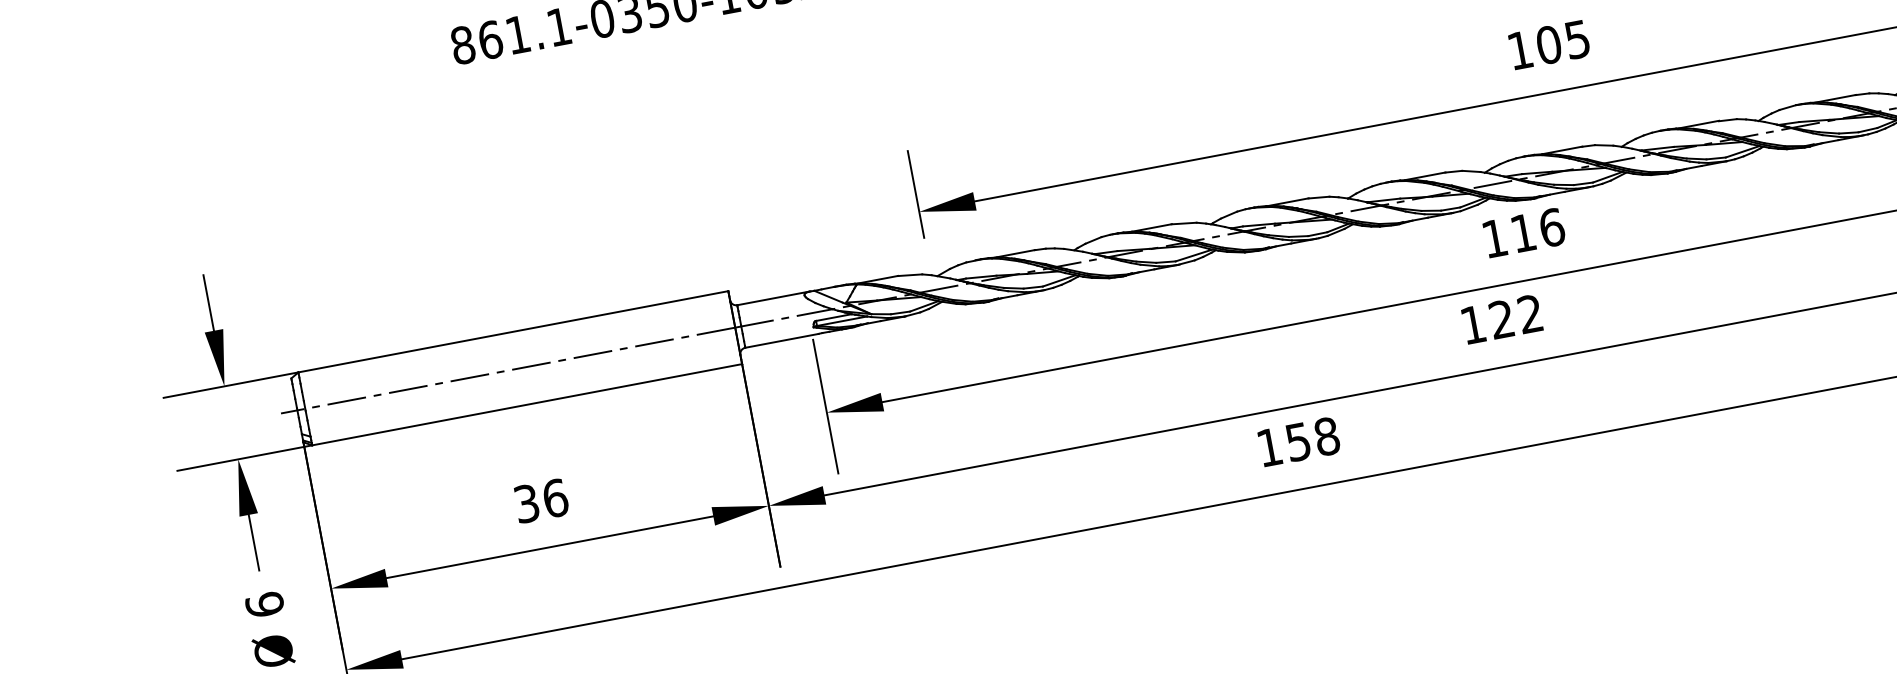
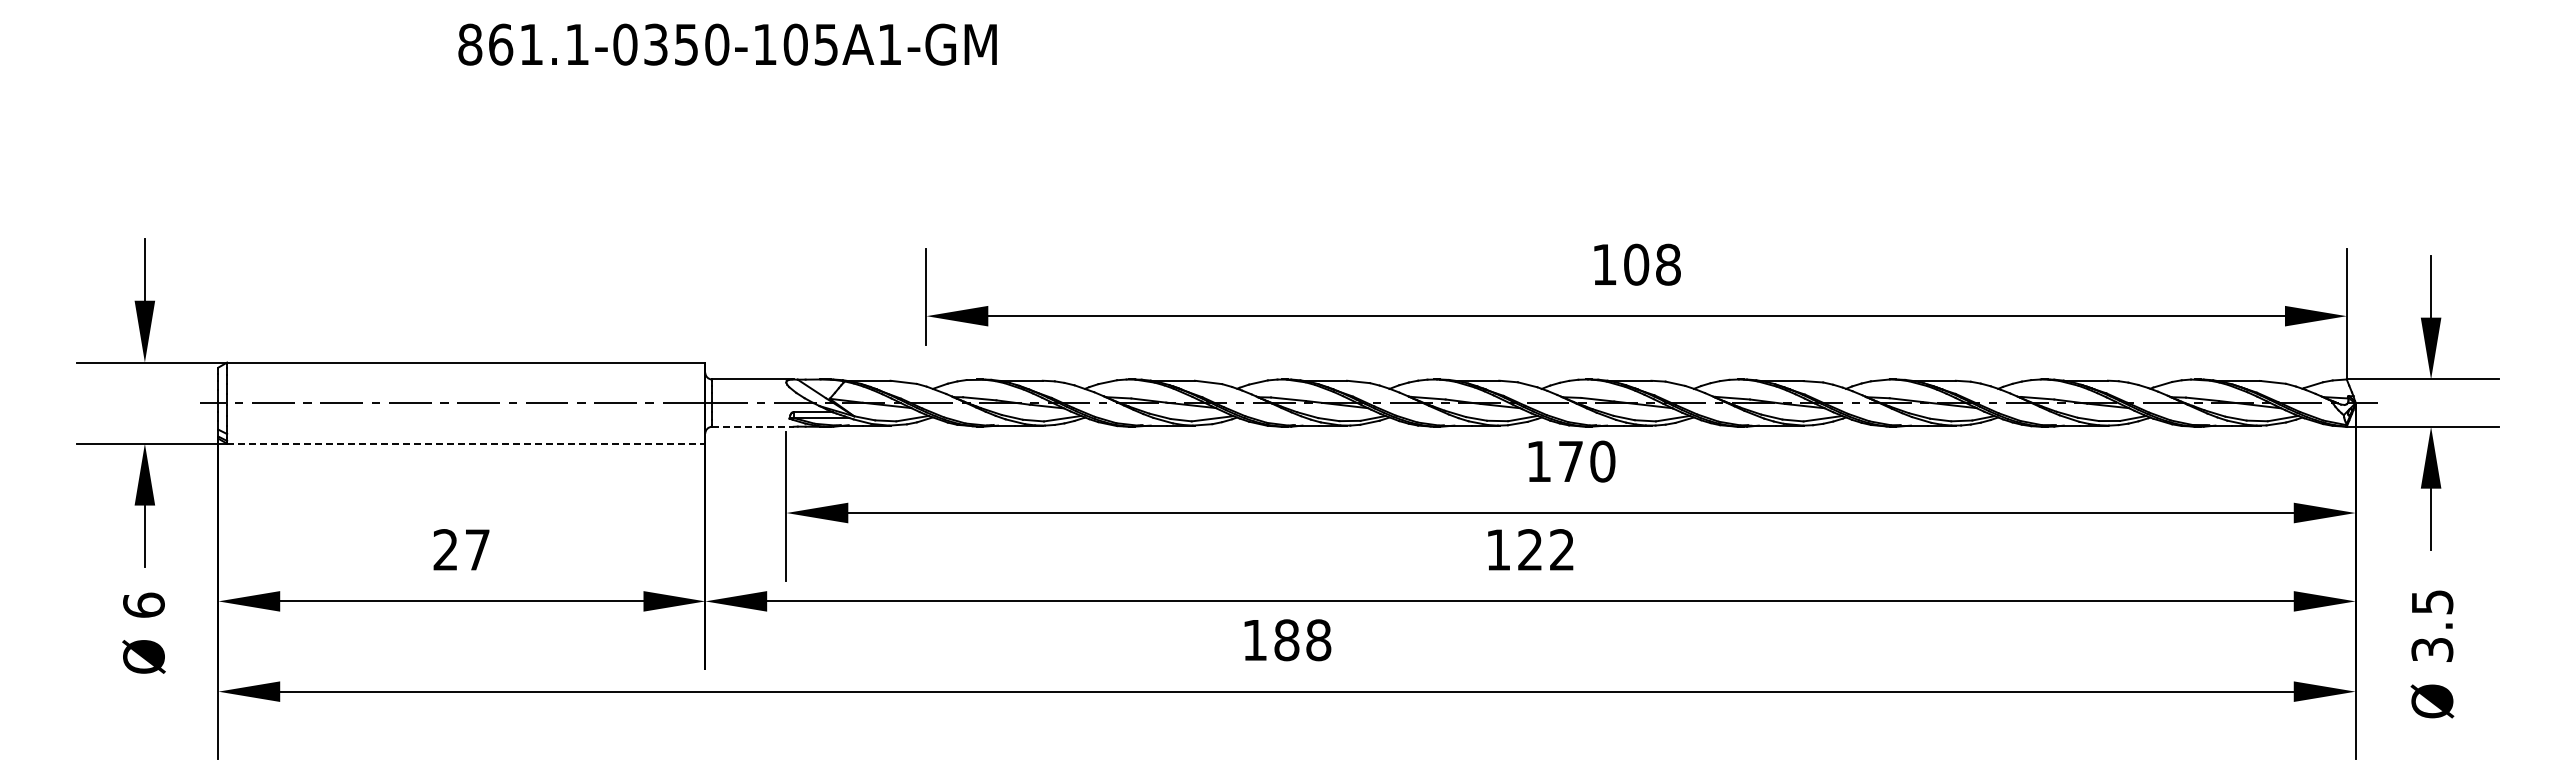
text: (1577, 39) -> (1668, 264), 105 -> 108
text: (1538, 230) -> (1587, 461), 116 -> 170
line: (781, 340) -> (752, 426), solid -> dashed
line: (527, 404) -> (466, 443), solid -> dashed
text: (1298, 442) -> (1286, 640), 158 -> 188
text: (540, 500) -> (461, 549), 36 -> 27

